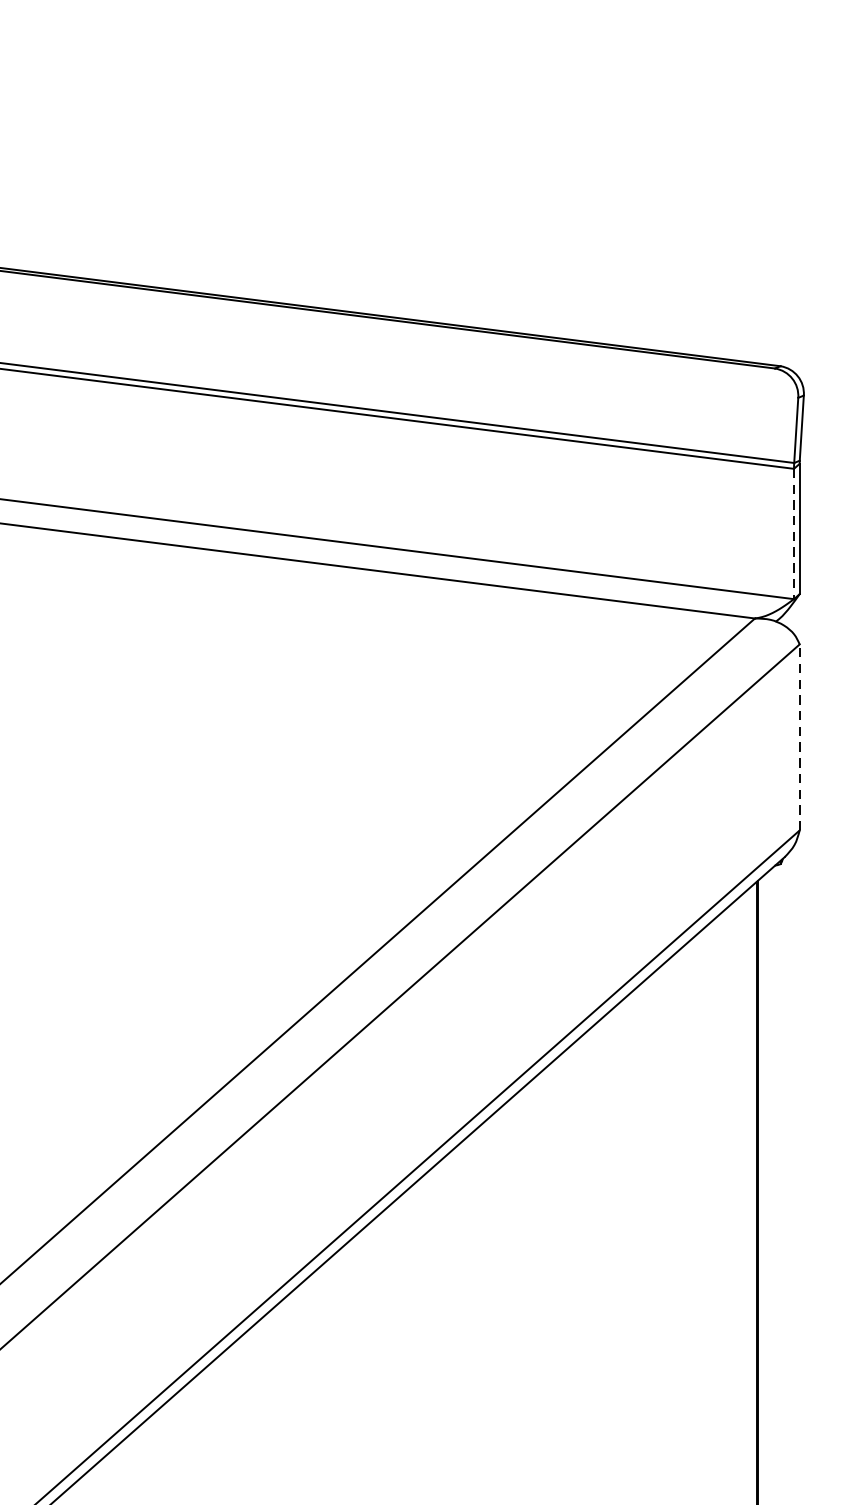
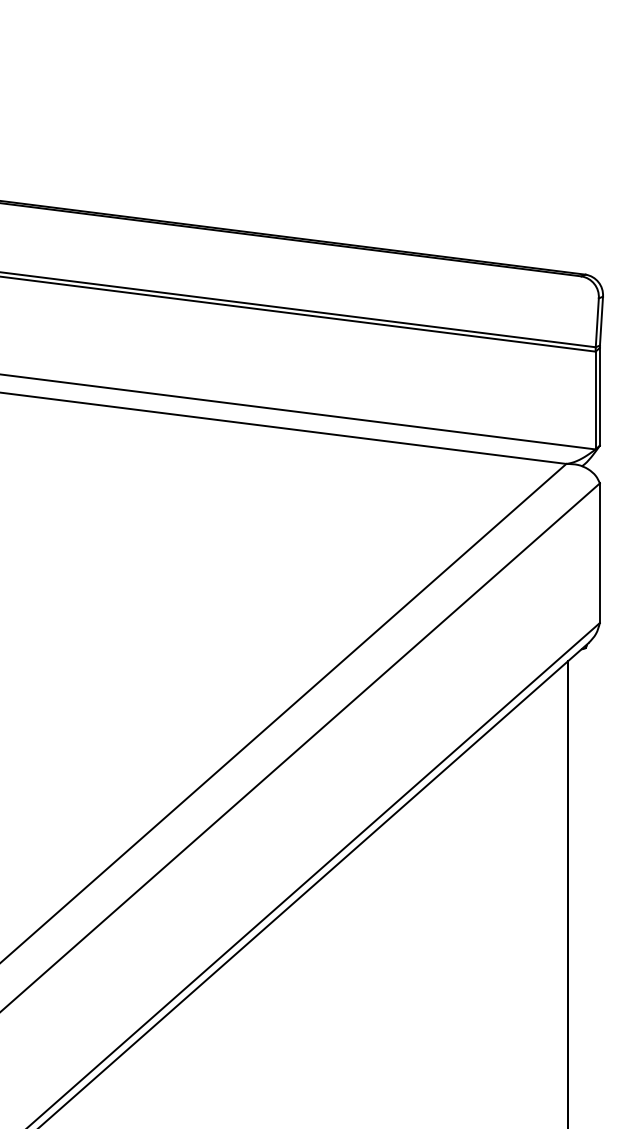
line: (793, 533) -> (595, 400), dashed -> solid
line: (799, 737) -> (599, 553), dashed -> solid

